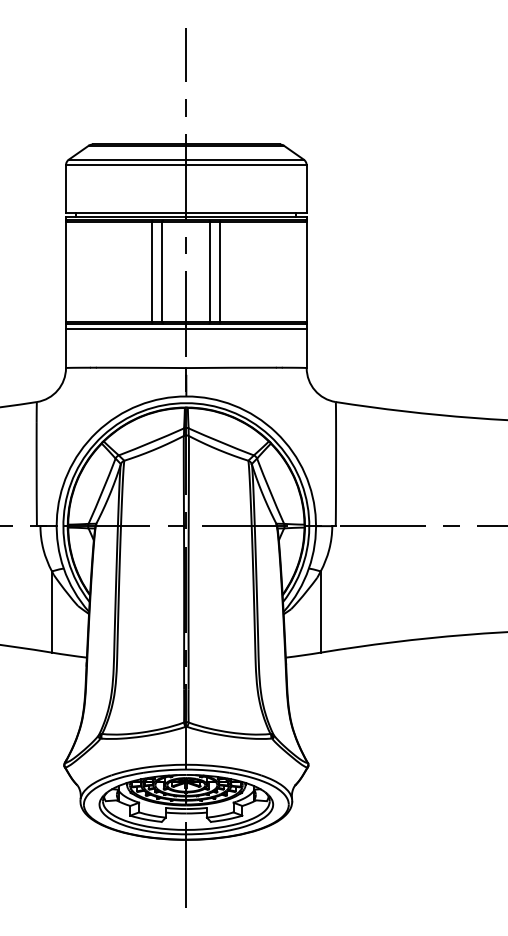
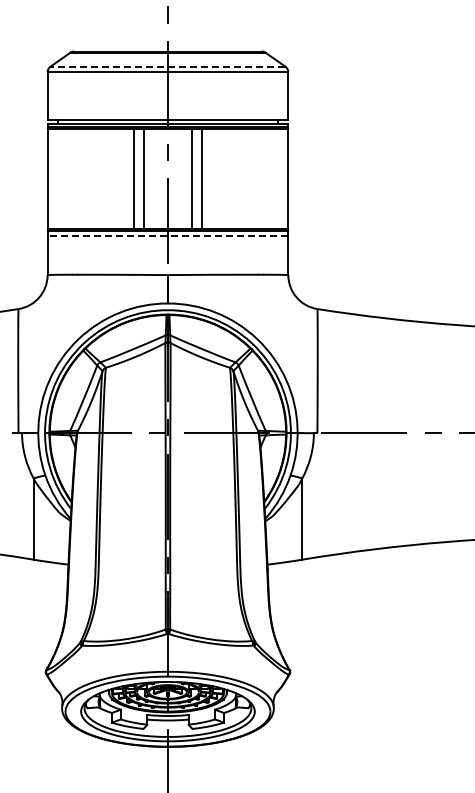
line: (185, 159) -> (167, 66), solid -> dashed
line: (185, 328) -> (167, 235), solid -> dashed

